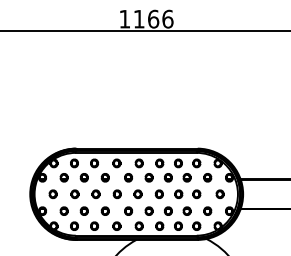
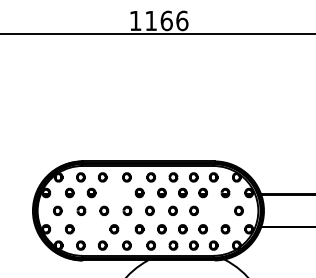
part: (105, 177) -> (114, 192), removed
part: (196, 193) -> (213, 210), removed
part: (84, 211) -> (91, 229), removed

